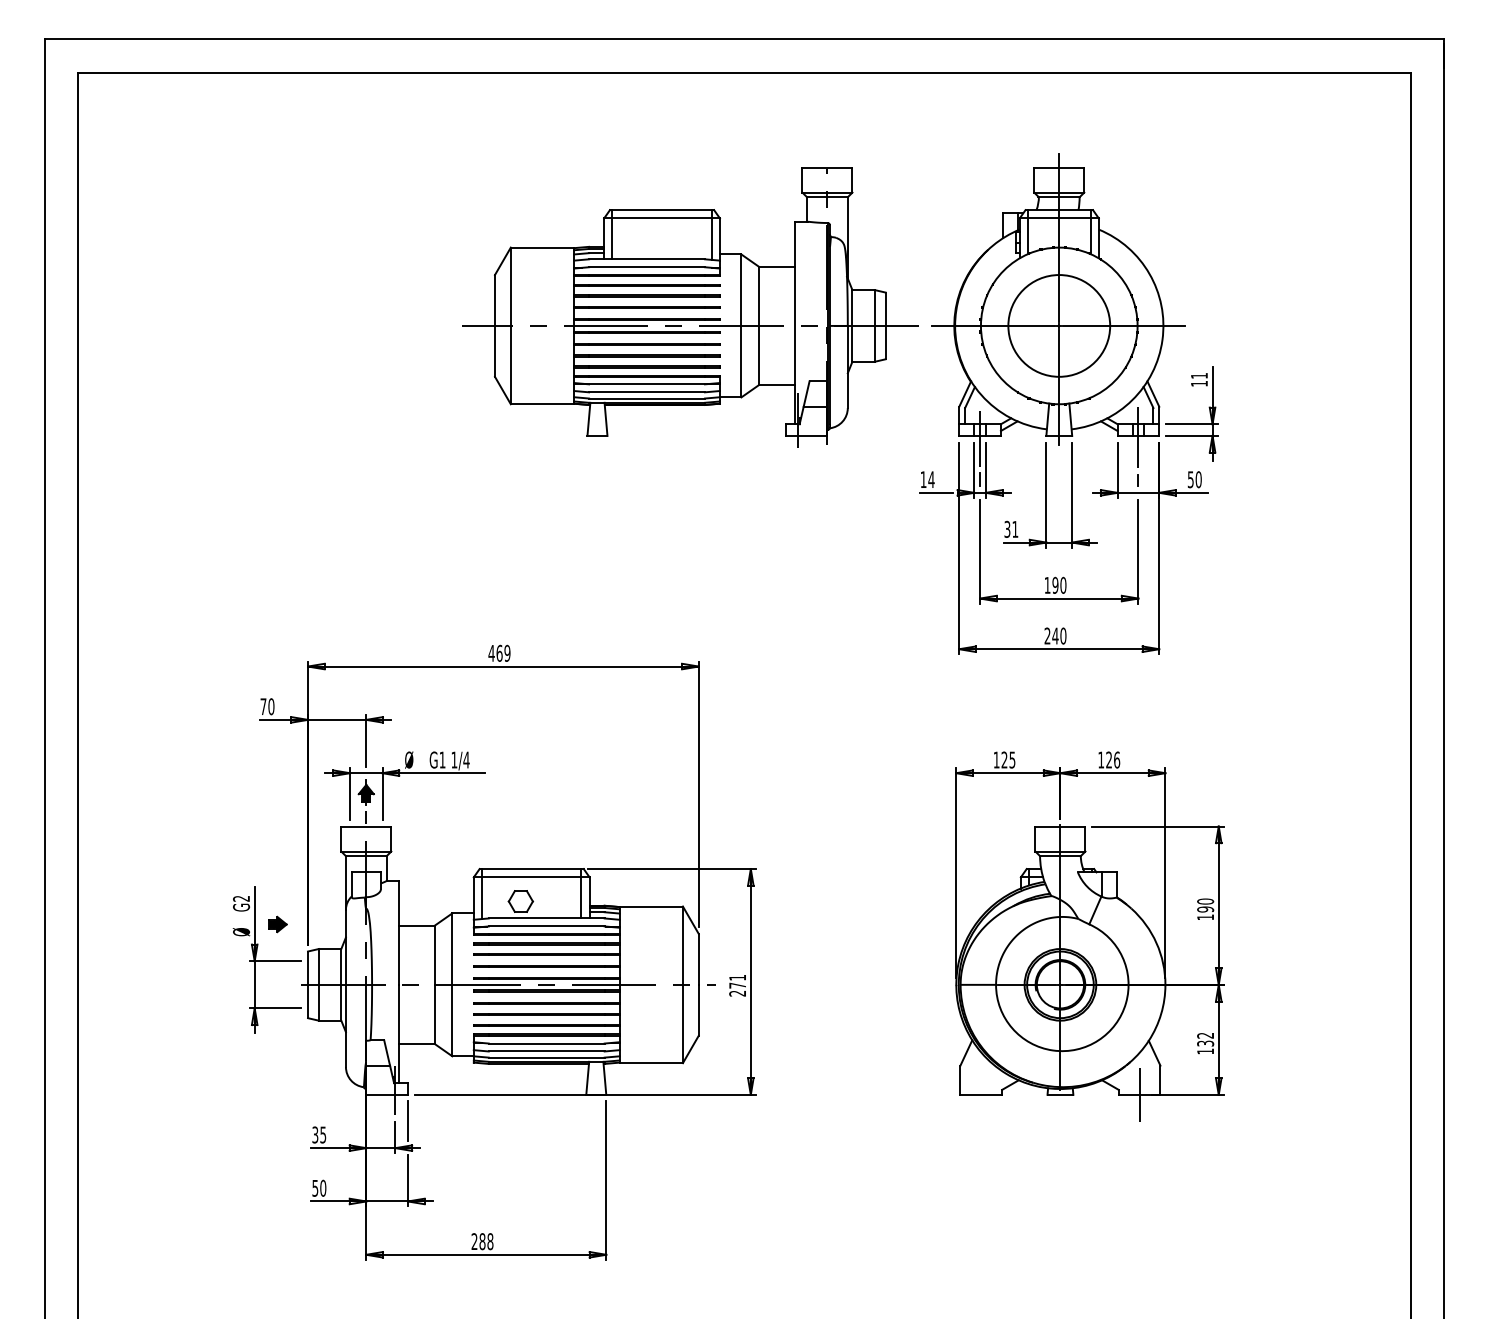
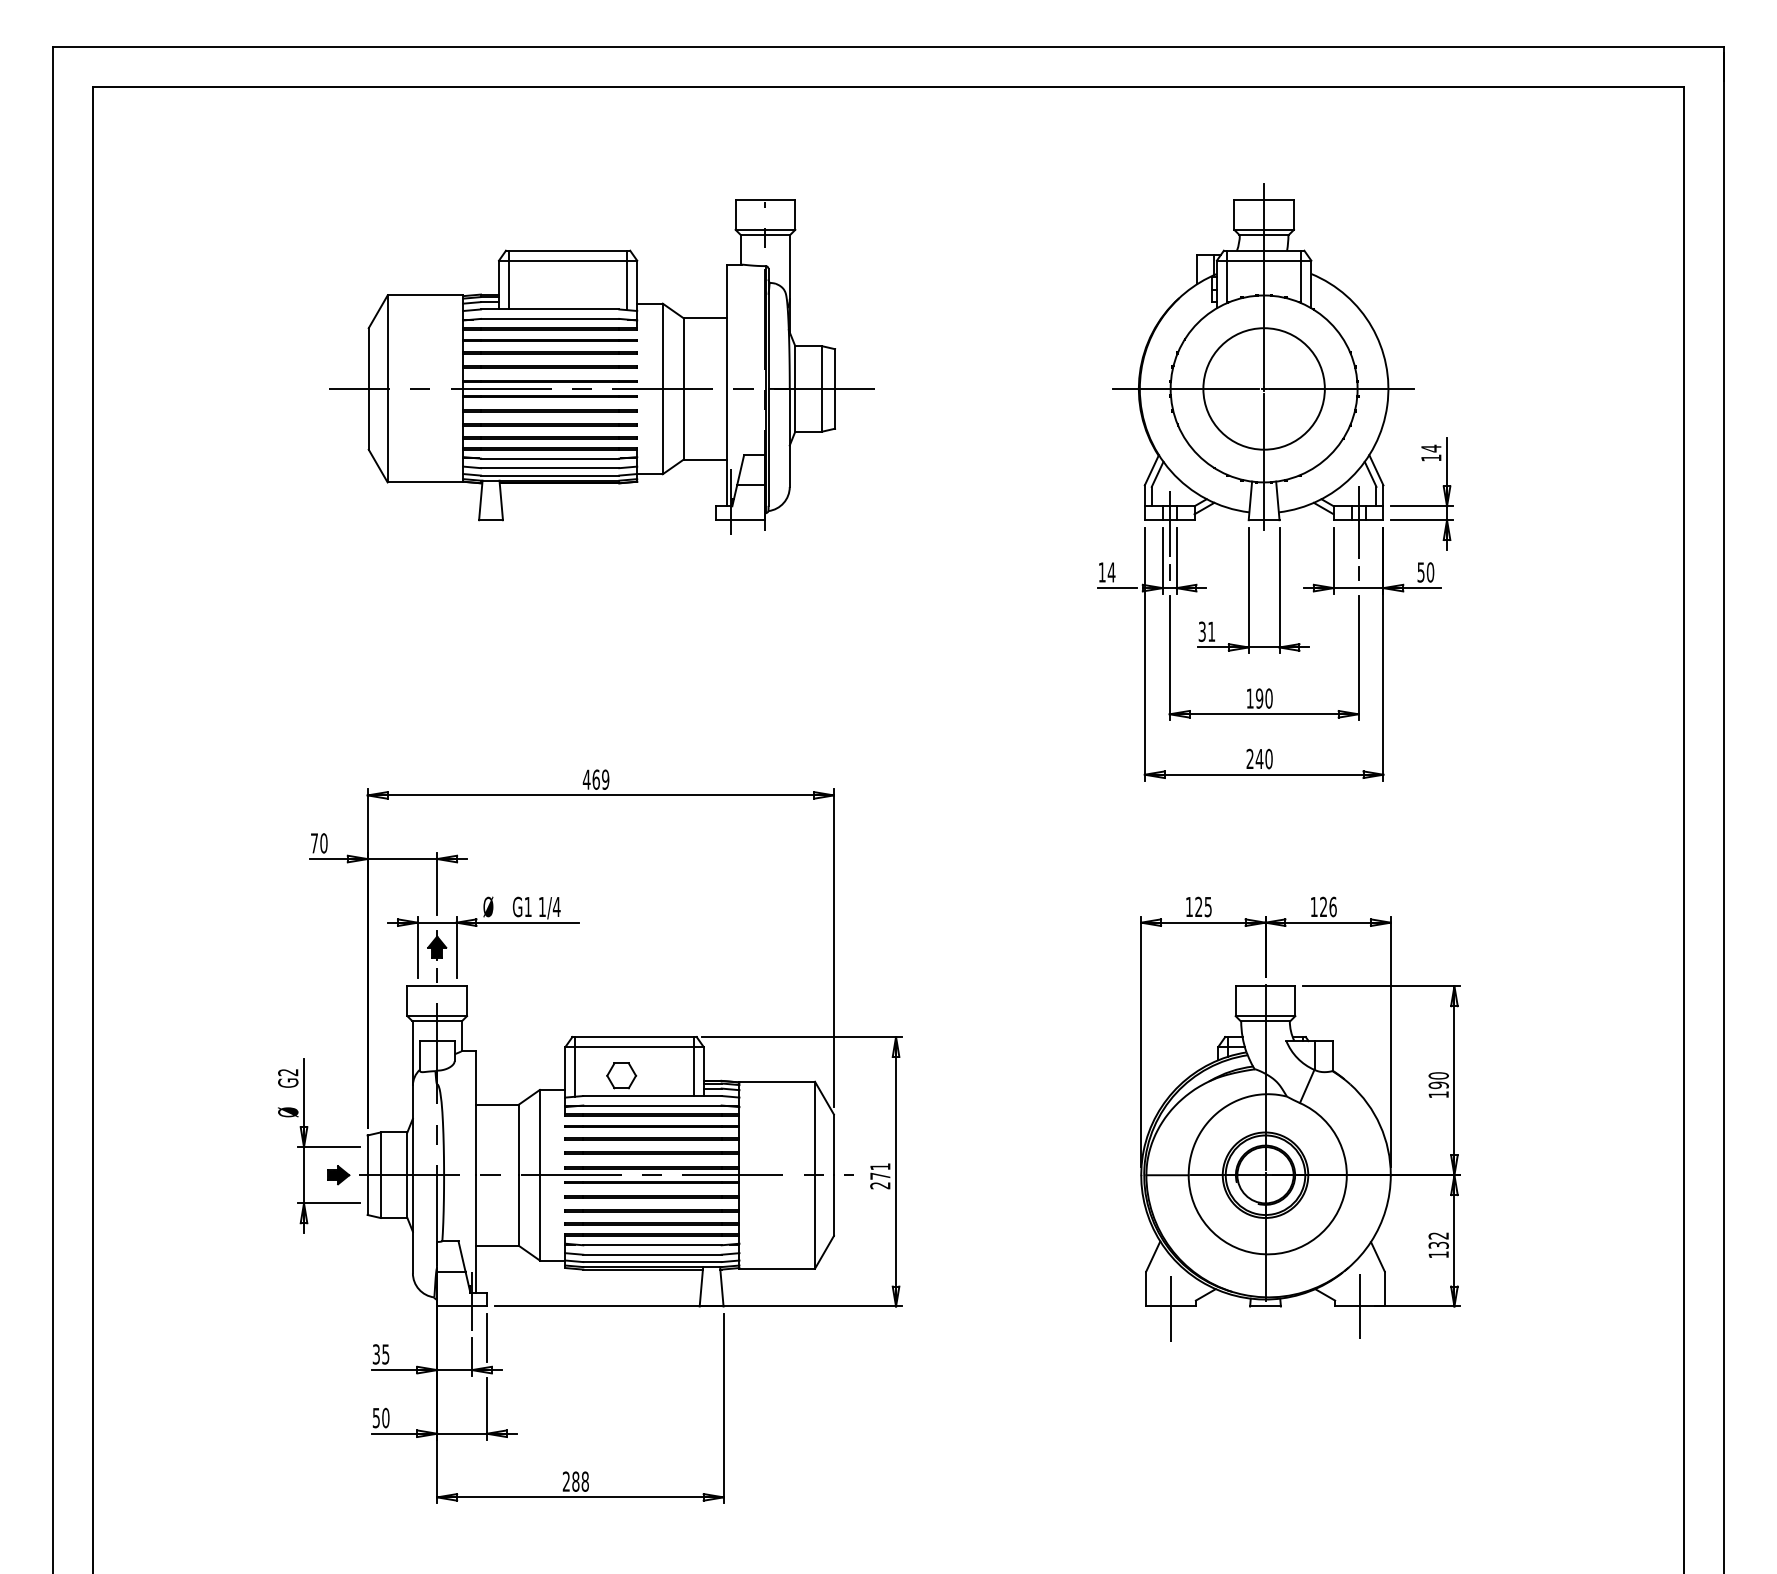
part: (690, 307) -> (601, 366), moved
text: (1199, 375) -> (1431, 448), 11 -> 14
part: (277, 924) -> (338, 1175), moved
line: (981, 1096) -> (1171, 1308), added

